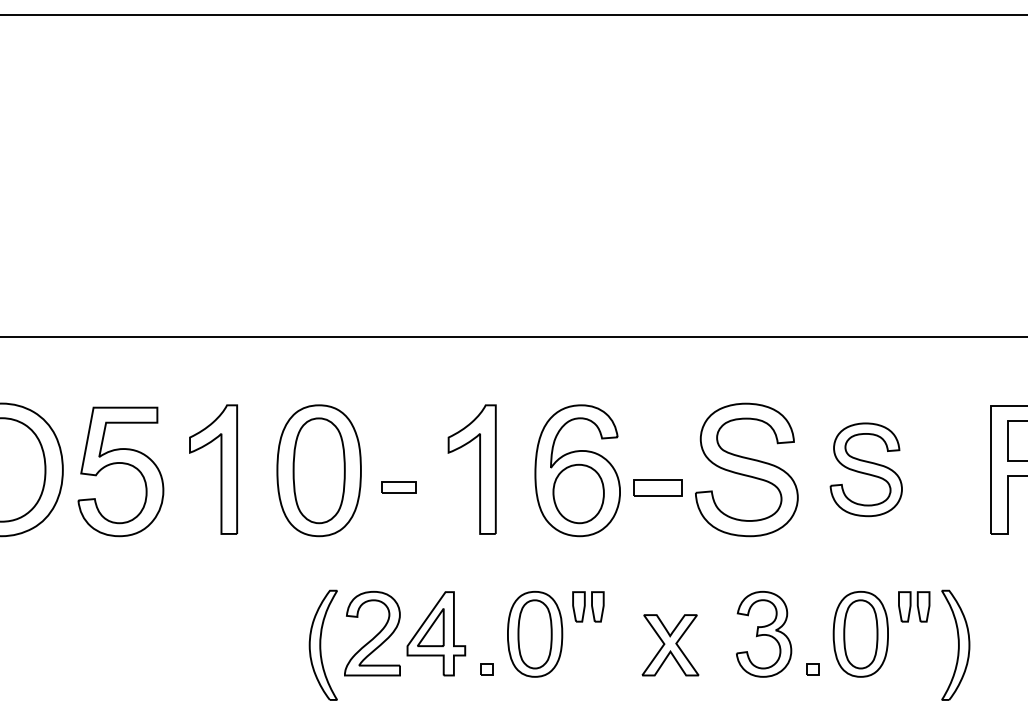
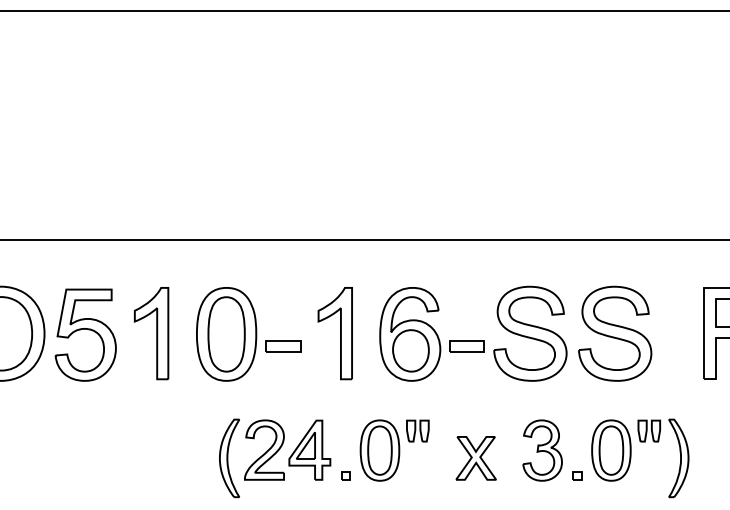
part: (866, 469) -> (615, 333), size x1.43
part: (399, 487) -> (283, 346), size x1.43

